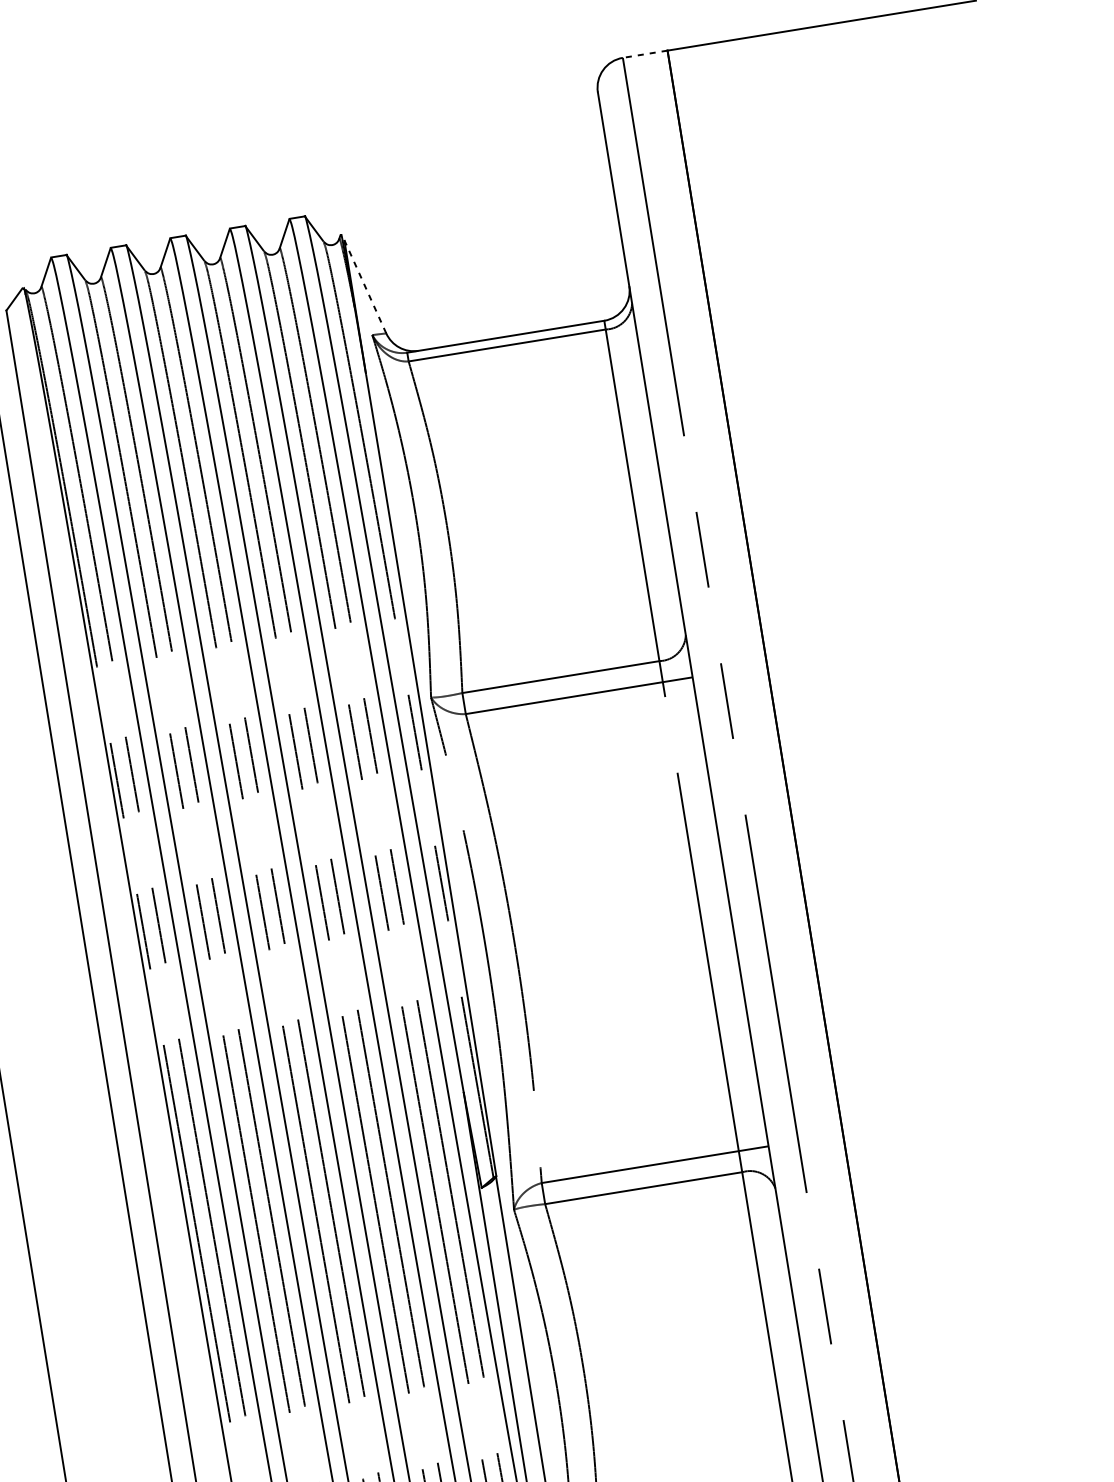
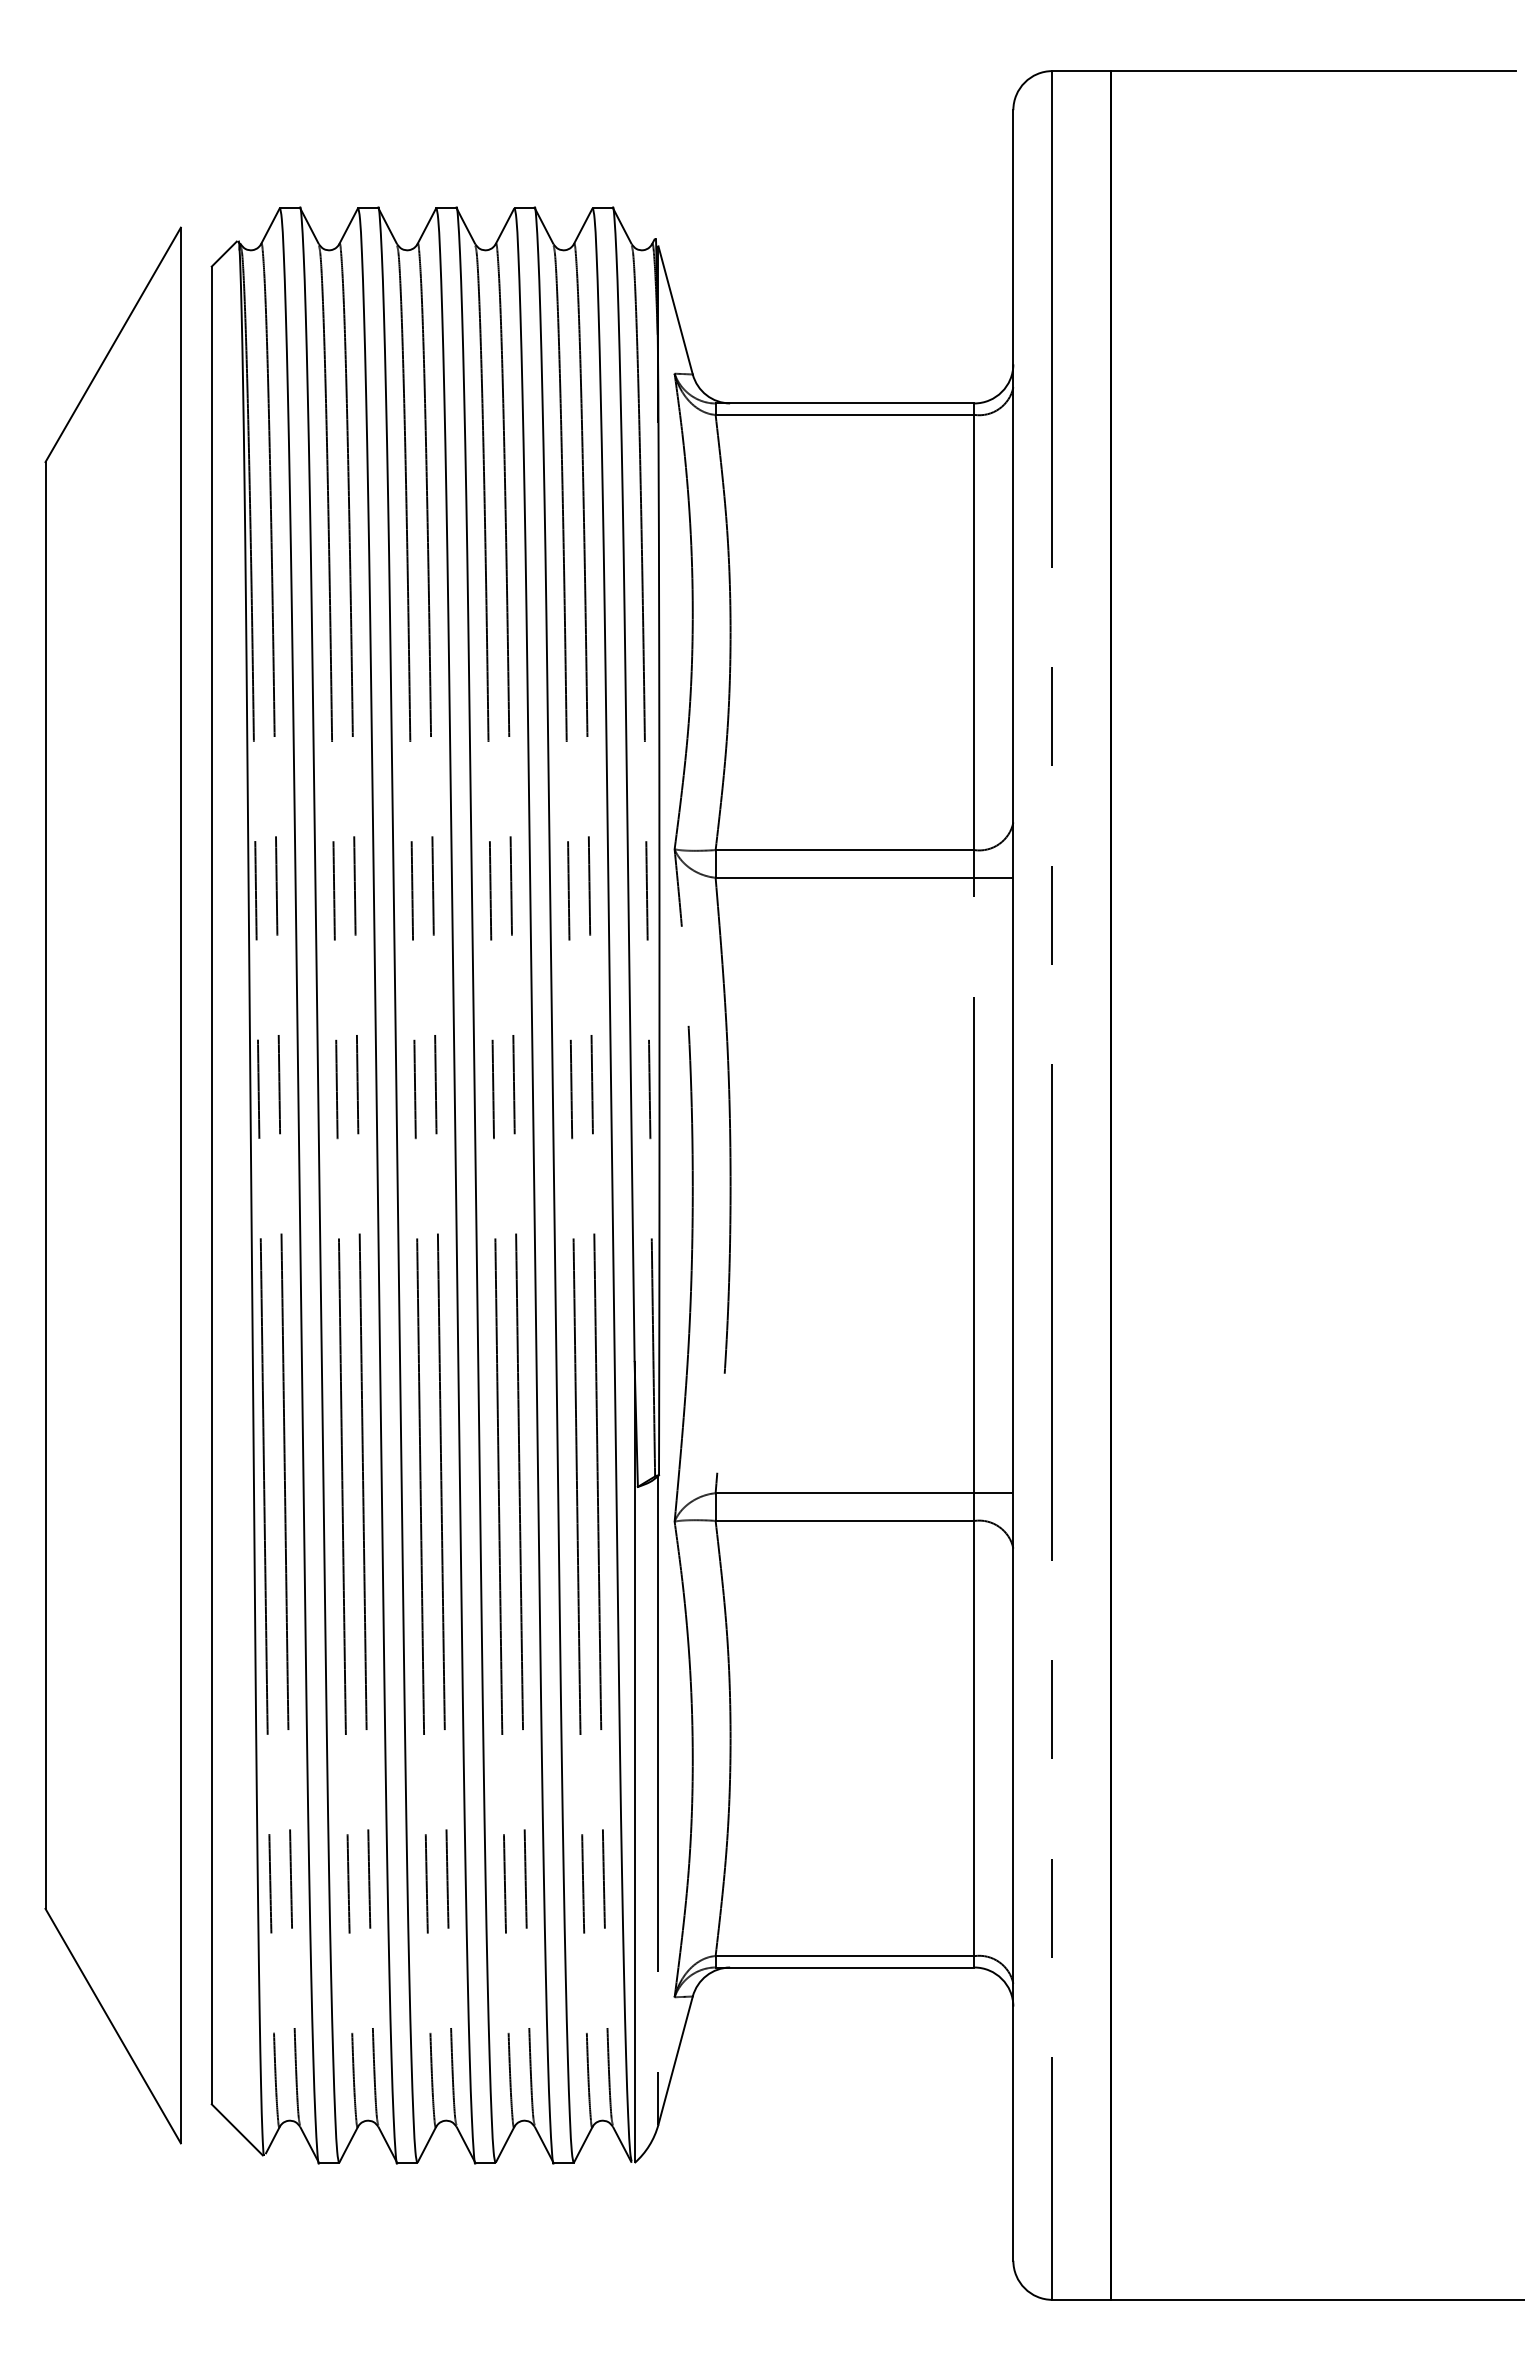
line: (645, 54) -> (1081, 71), dashed -> solid
line: (365, 286) -> (675, 309), dashed -> solid

